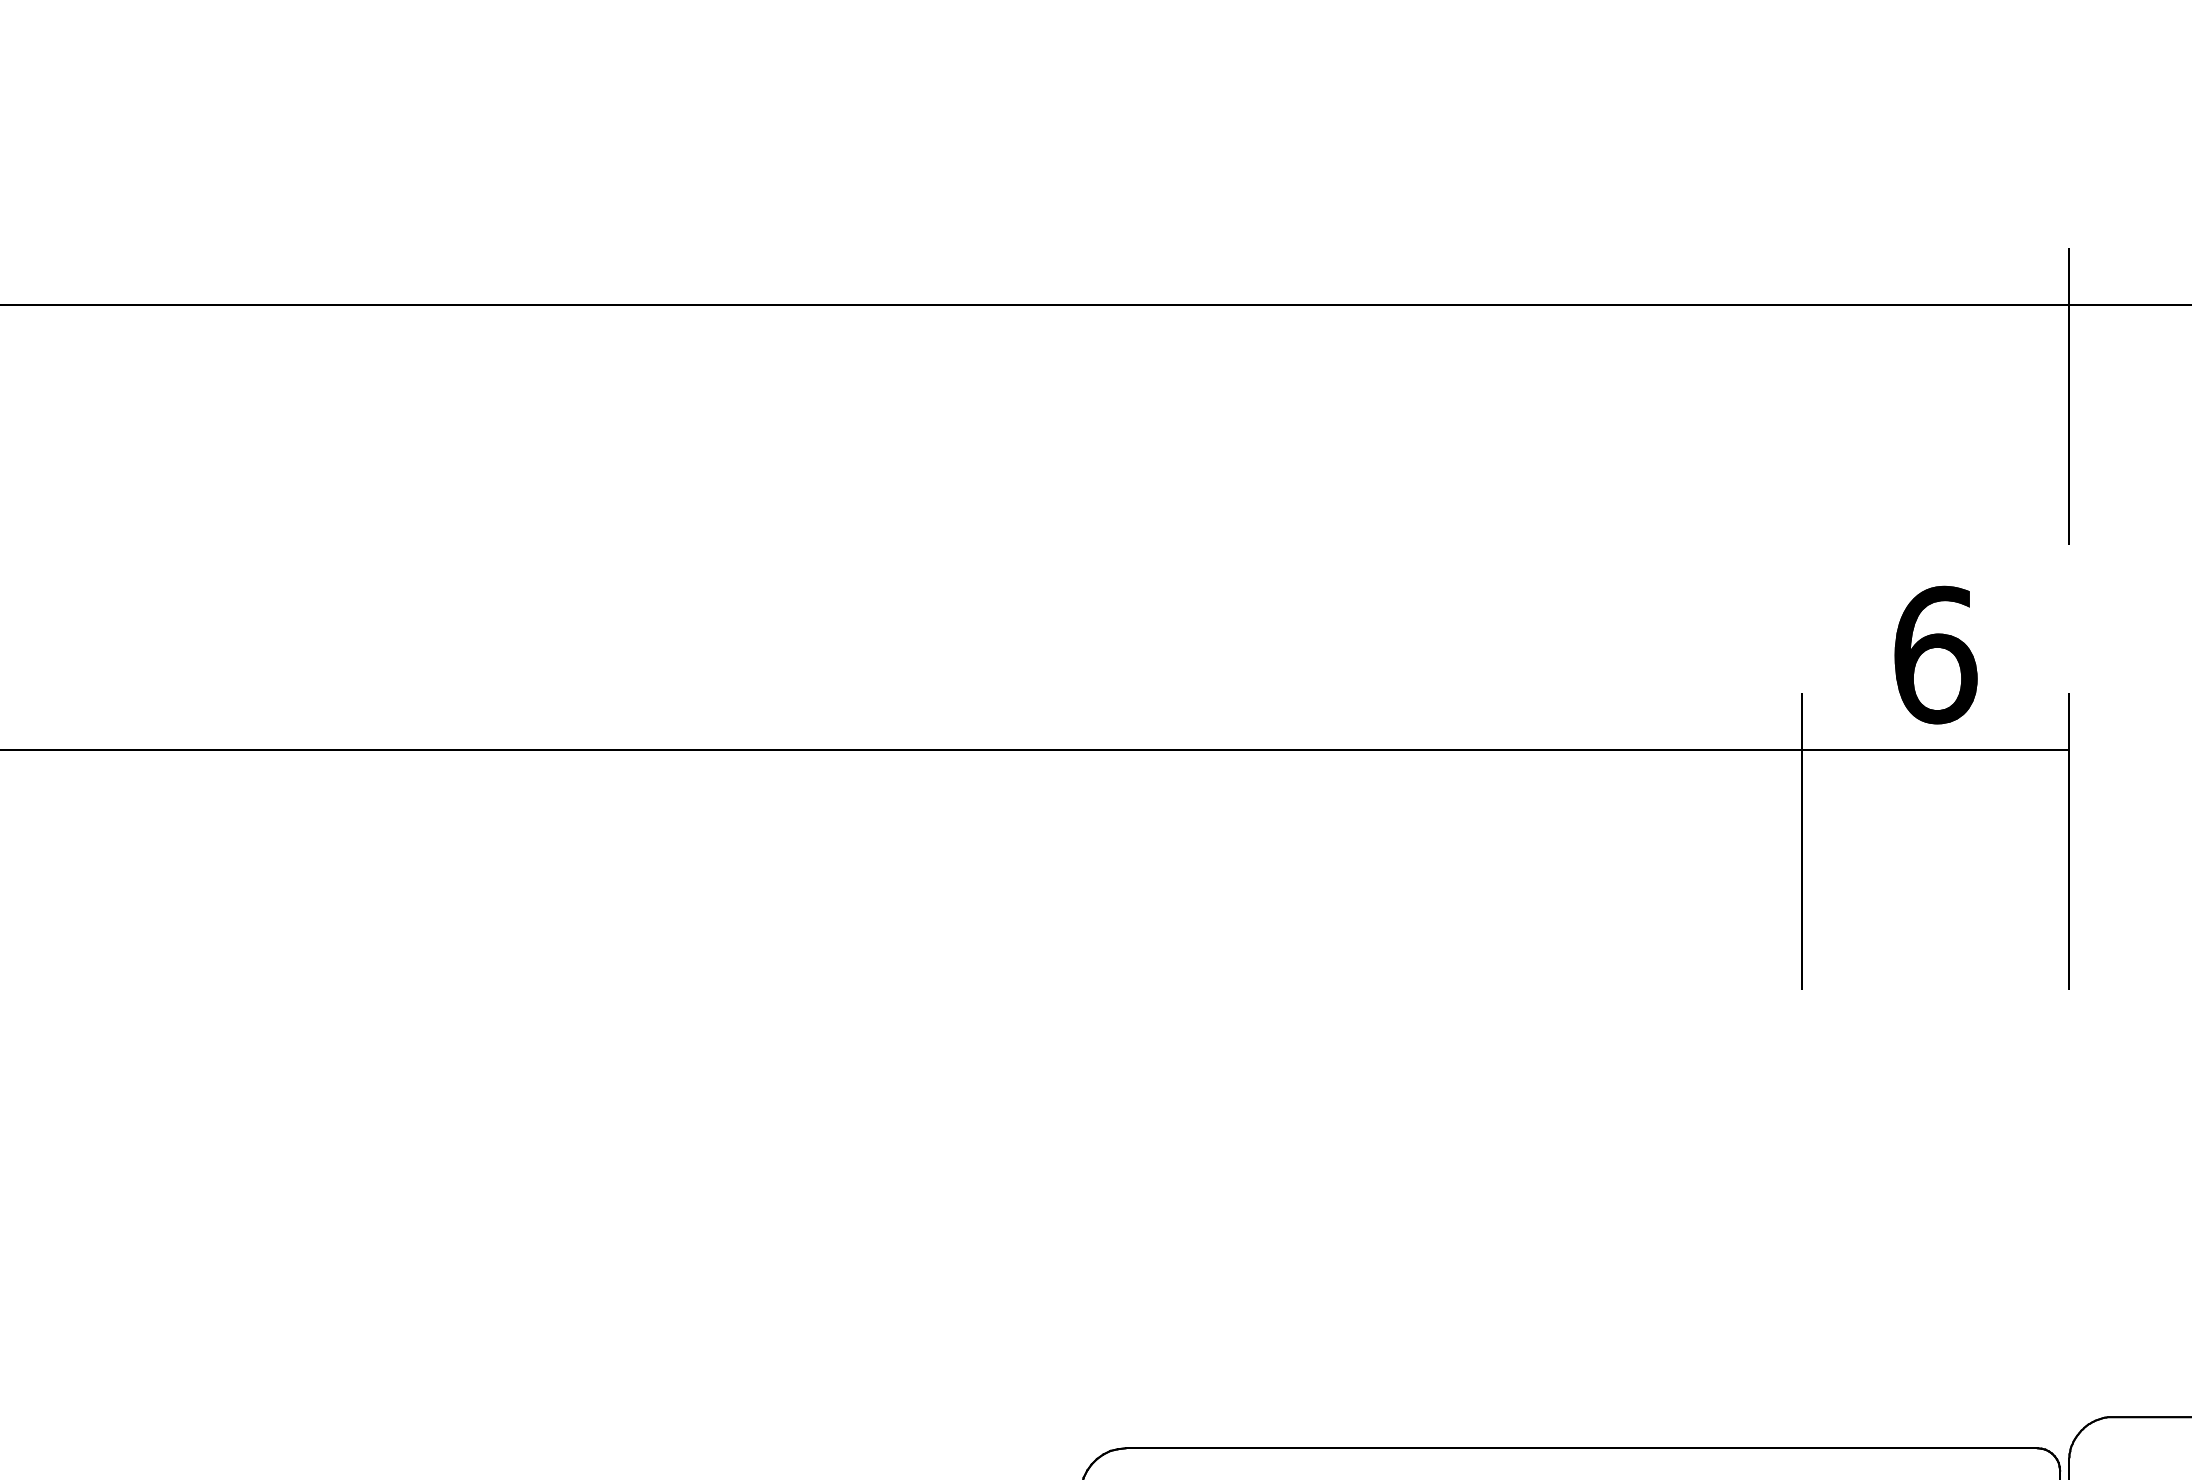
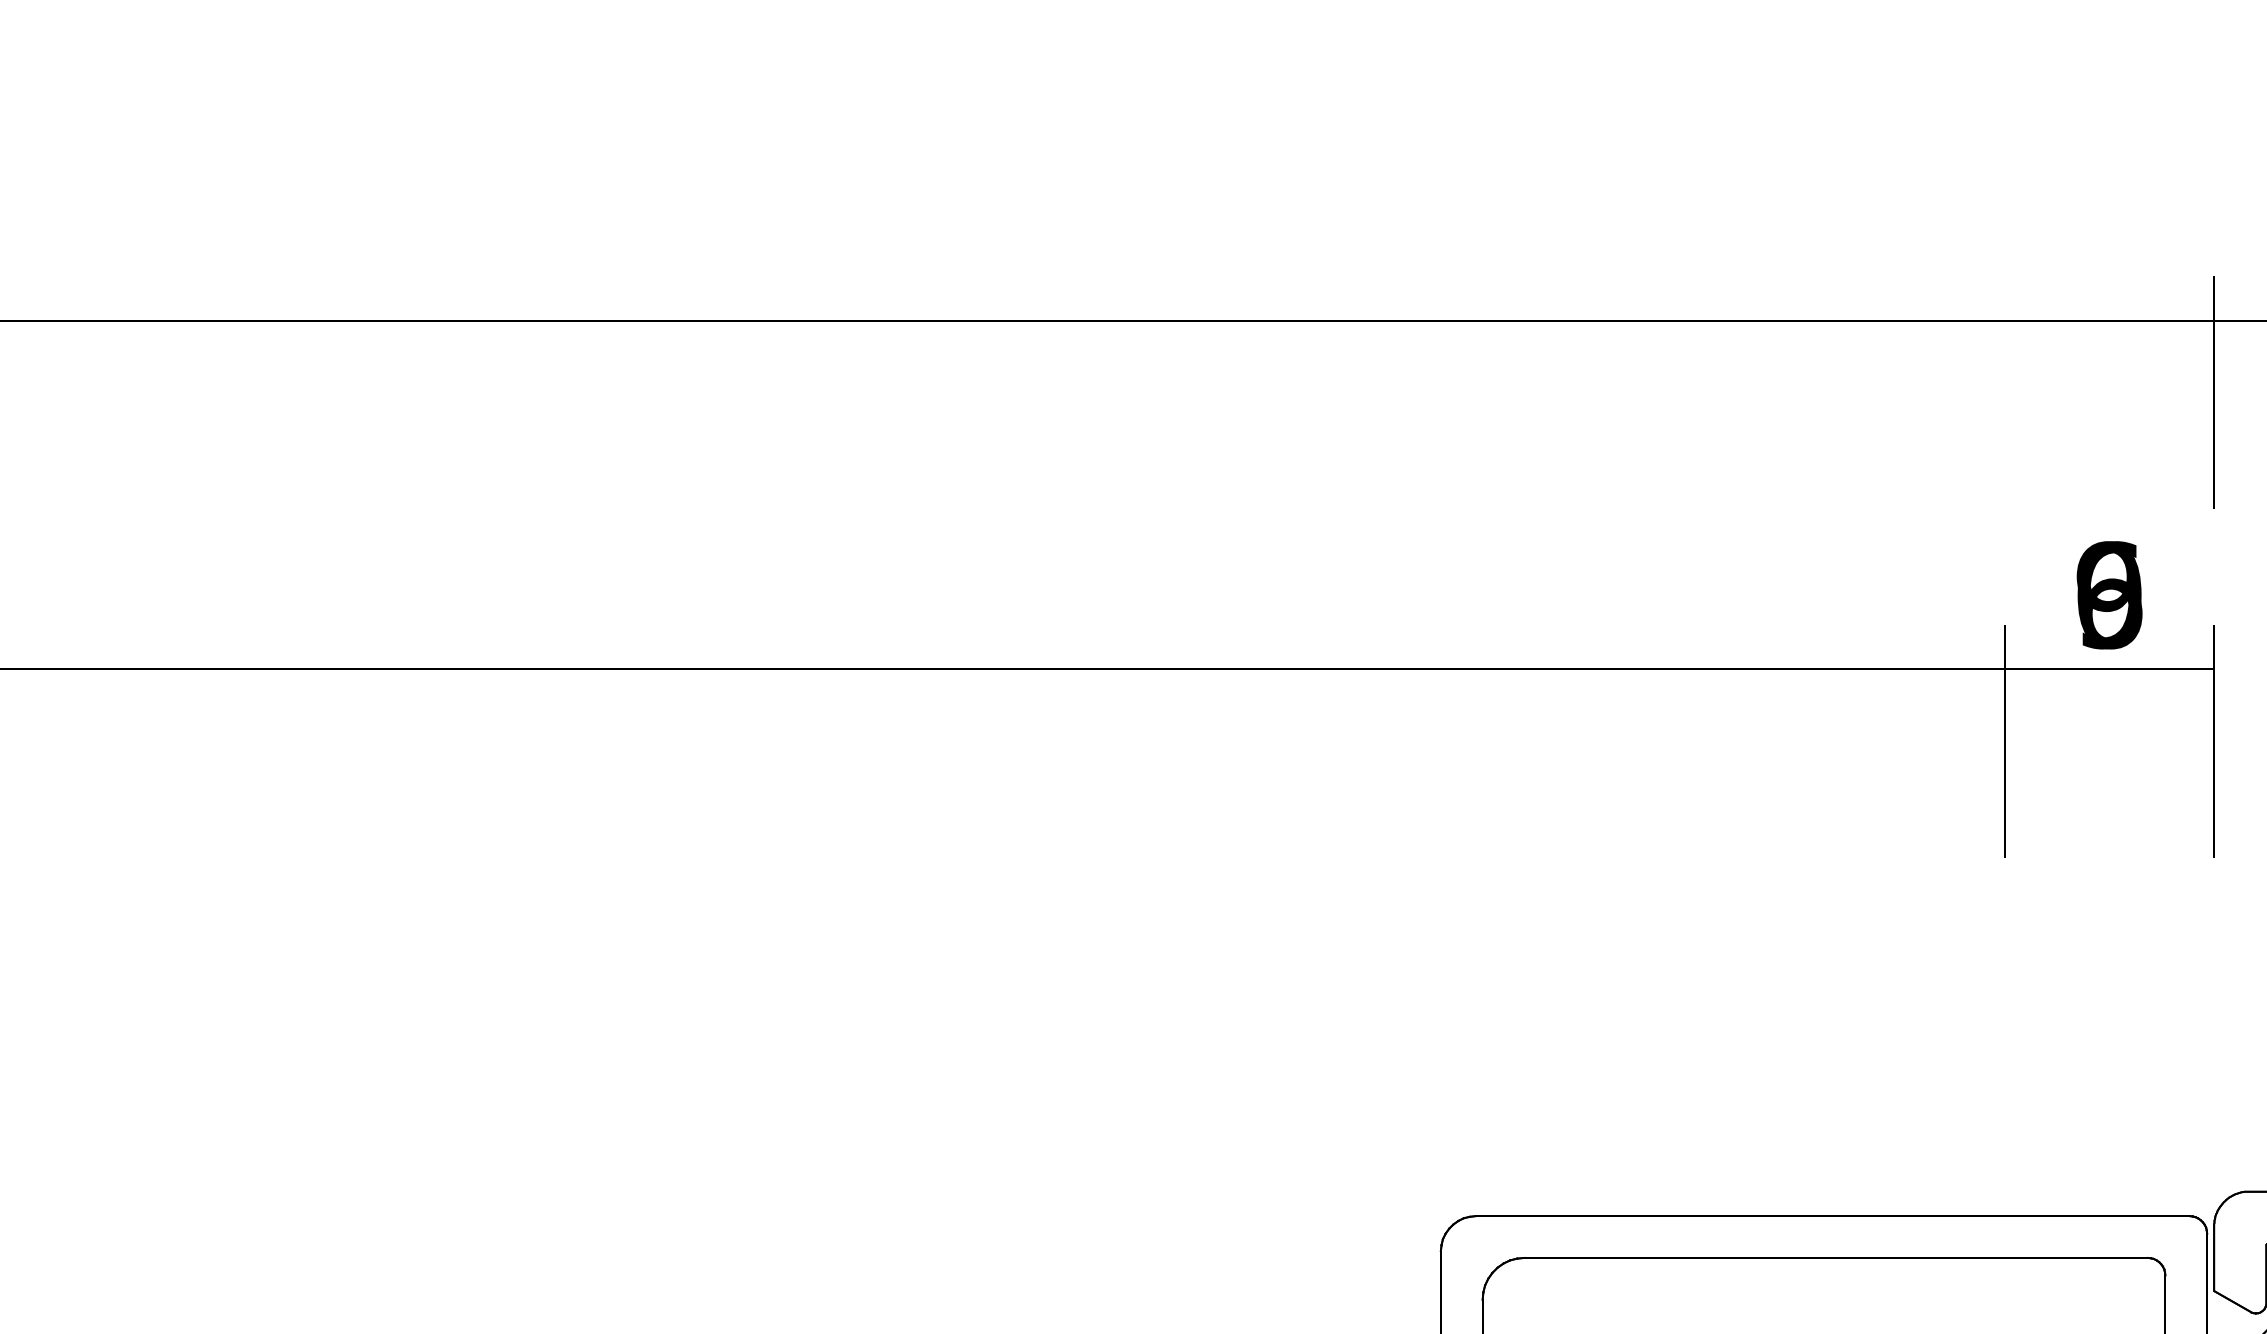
text: (1935, 655) -> (2109, 595), 6 -> 9

